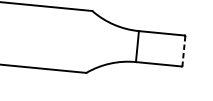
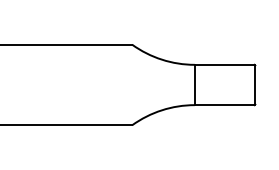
line: (184, 51) -> (255, 85), dashed -> solid

